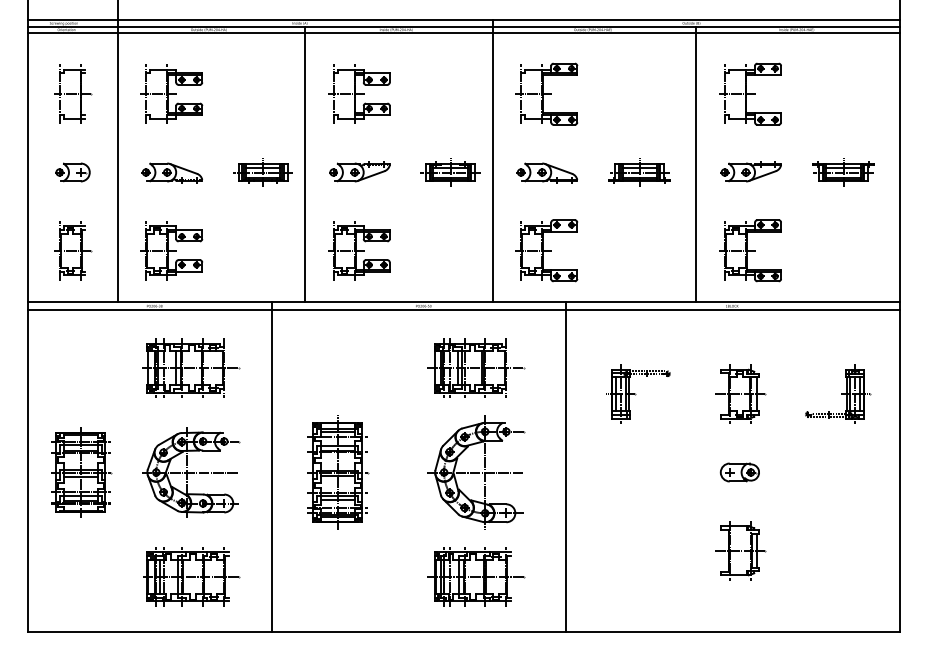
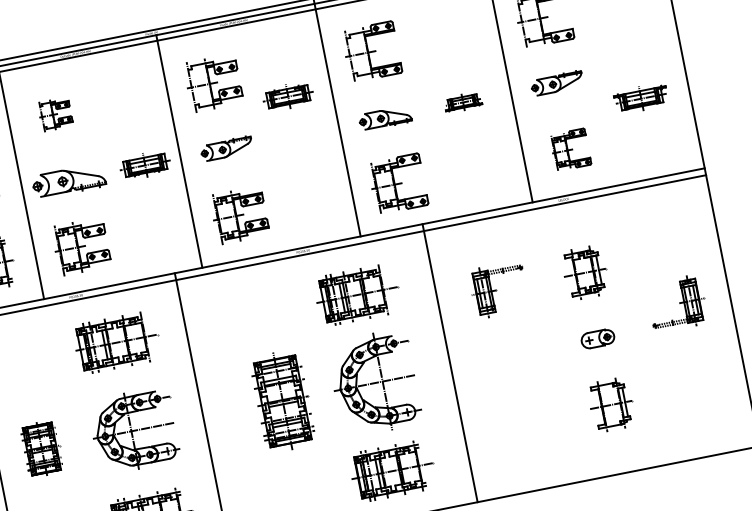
part: (171, 93) -> (54, 114), size x0.6
part: (171, 172) -> (67, 180), size x1.4
part: (450, 172) -> (288, 96), moved
part: (639, 172) -> (463, 102), size x0.7
part: (843, 172) -> (641, 98), moved
part: (750, 250) -> (569, 149), size x0.7
part: (838, 393) -> (677, 303), moved
part: (81, 472) -> (42, 448), size x0.7
part: (338, 472) -> (283, 401), moved

